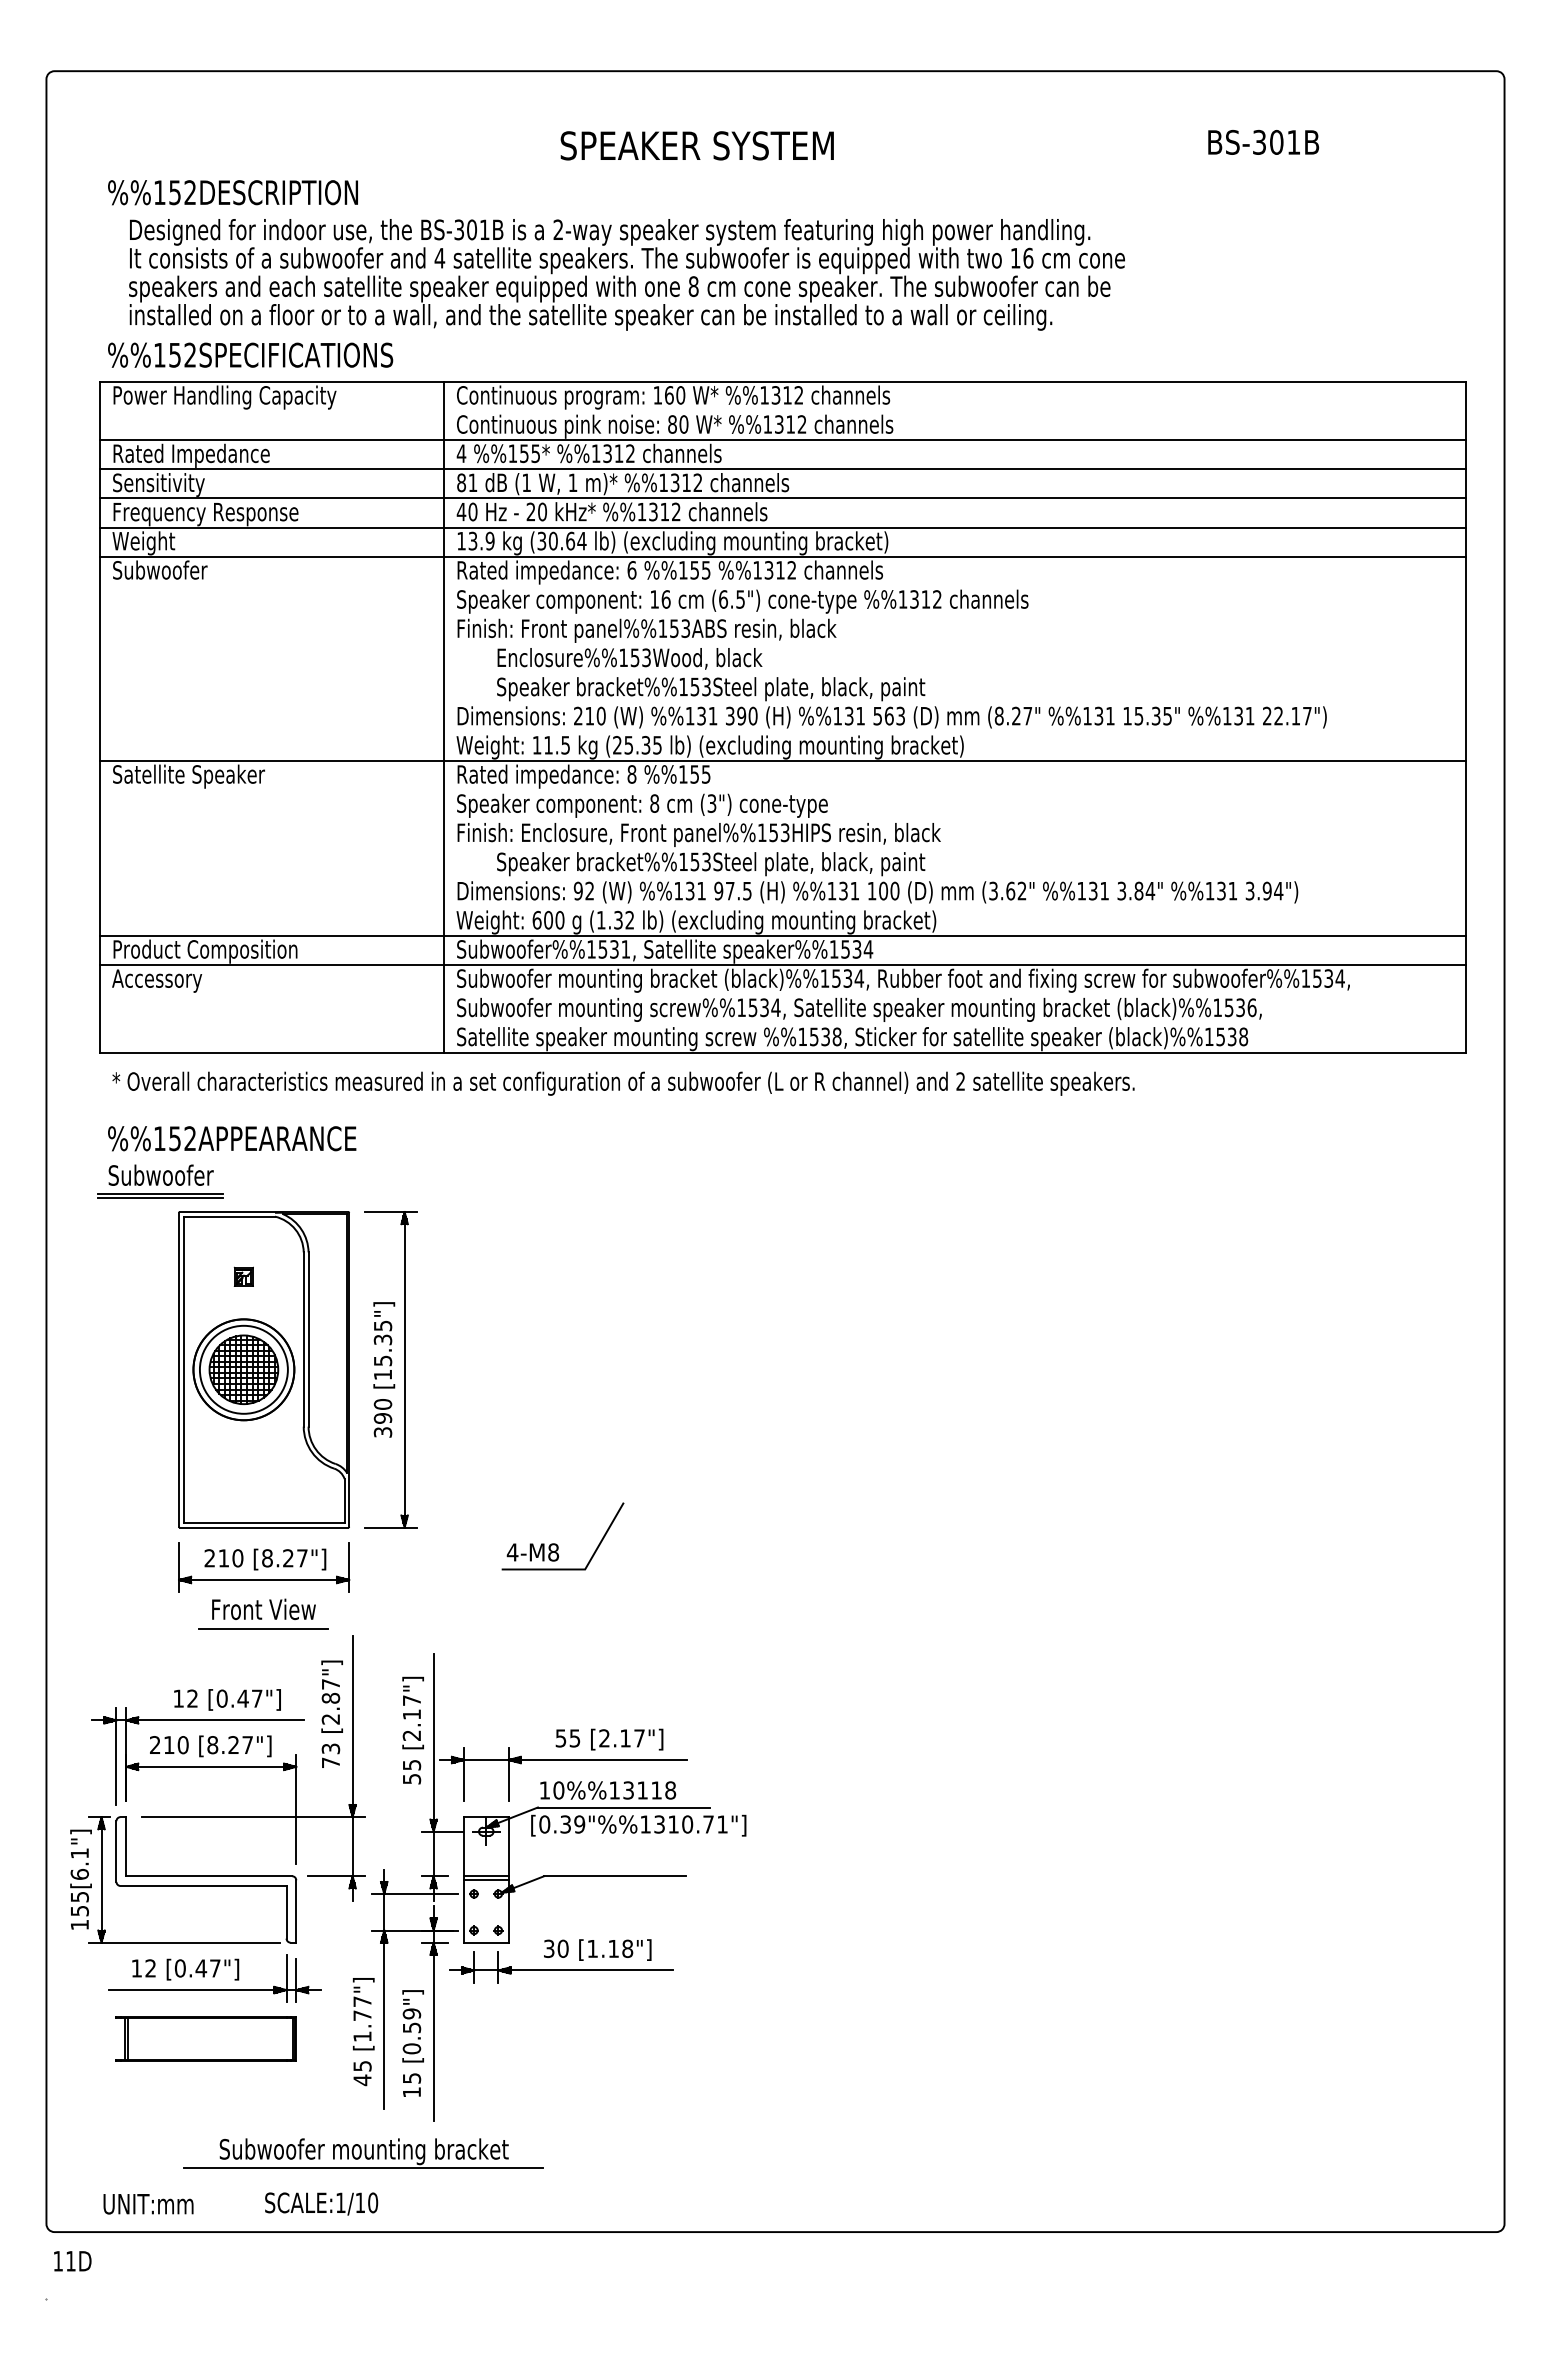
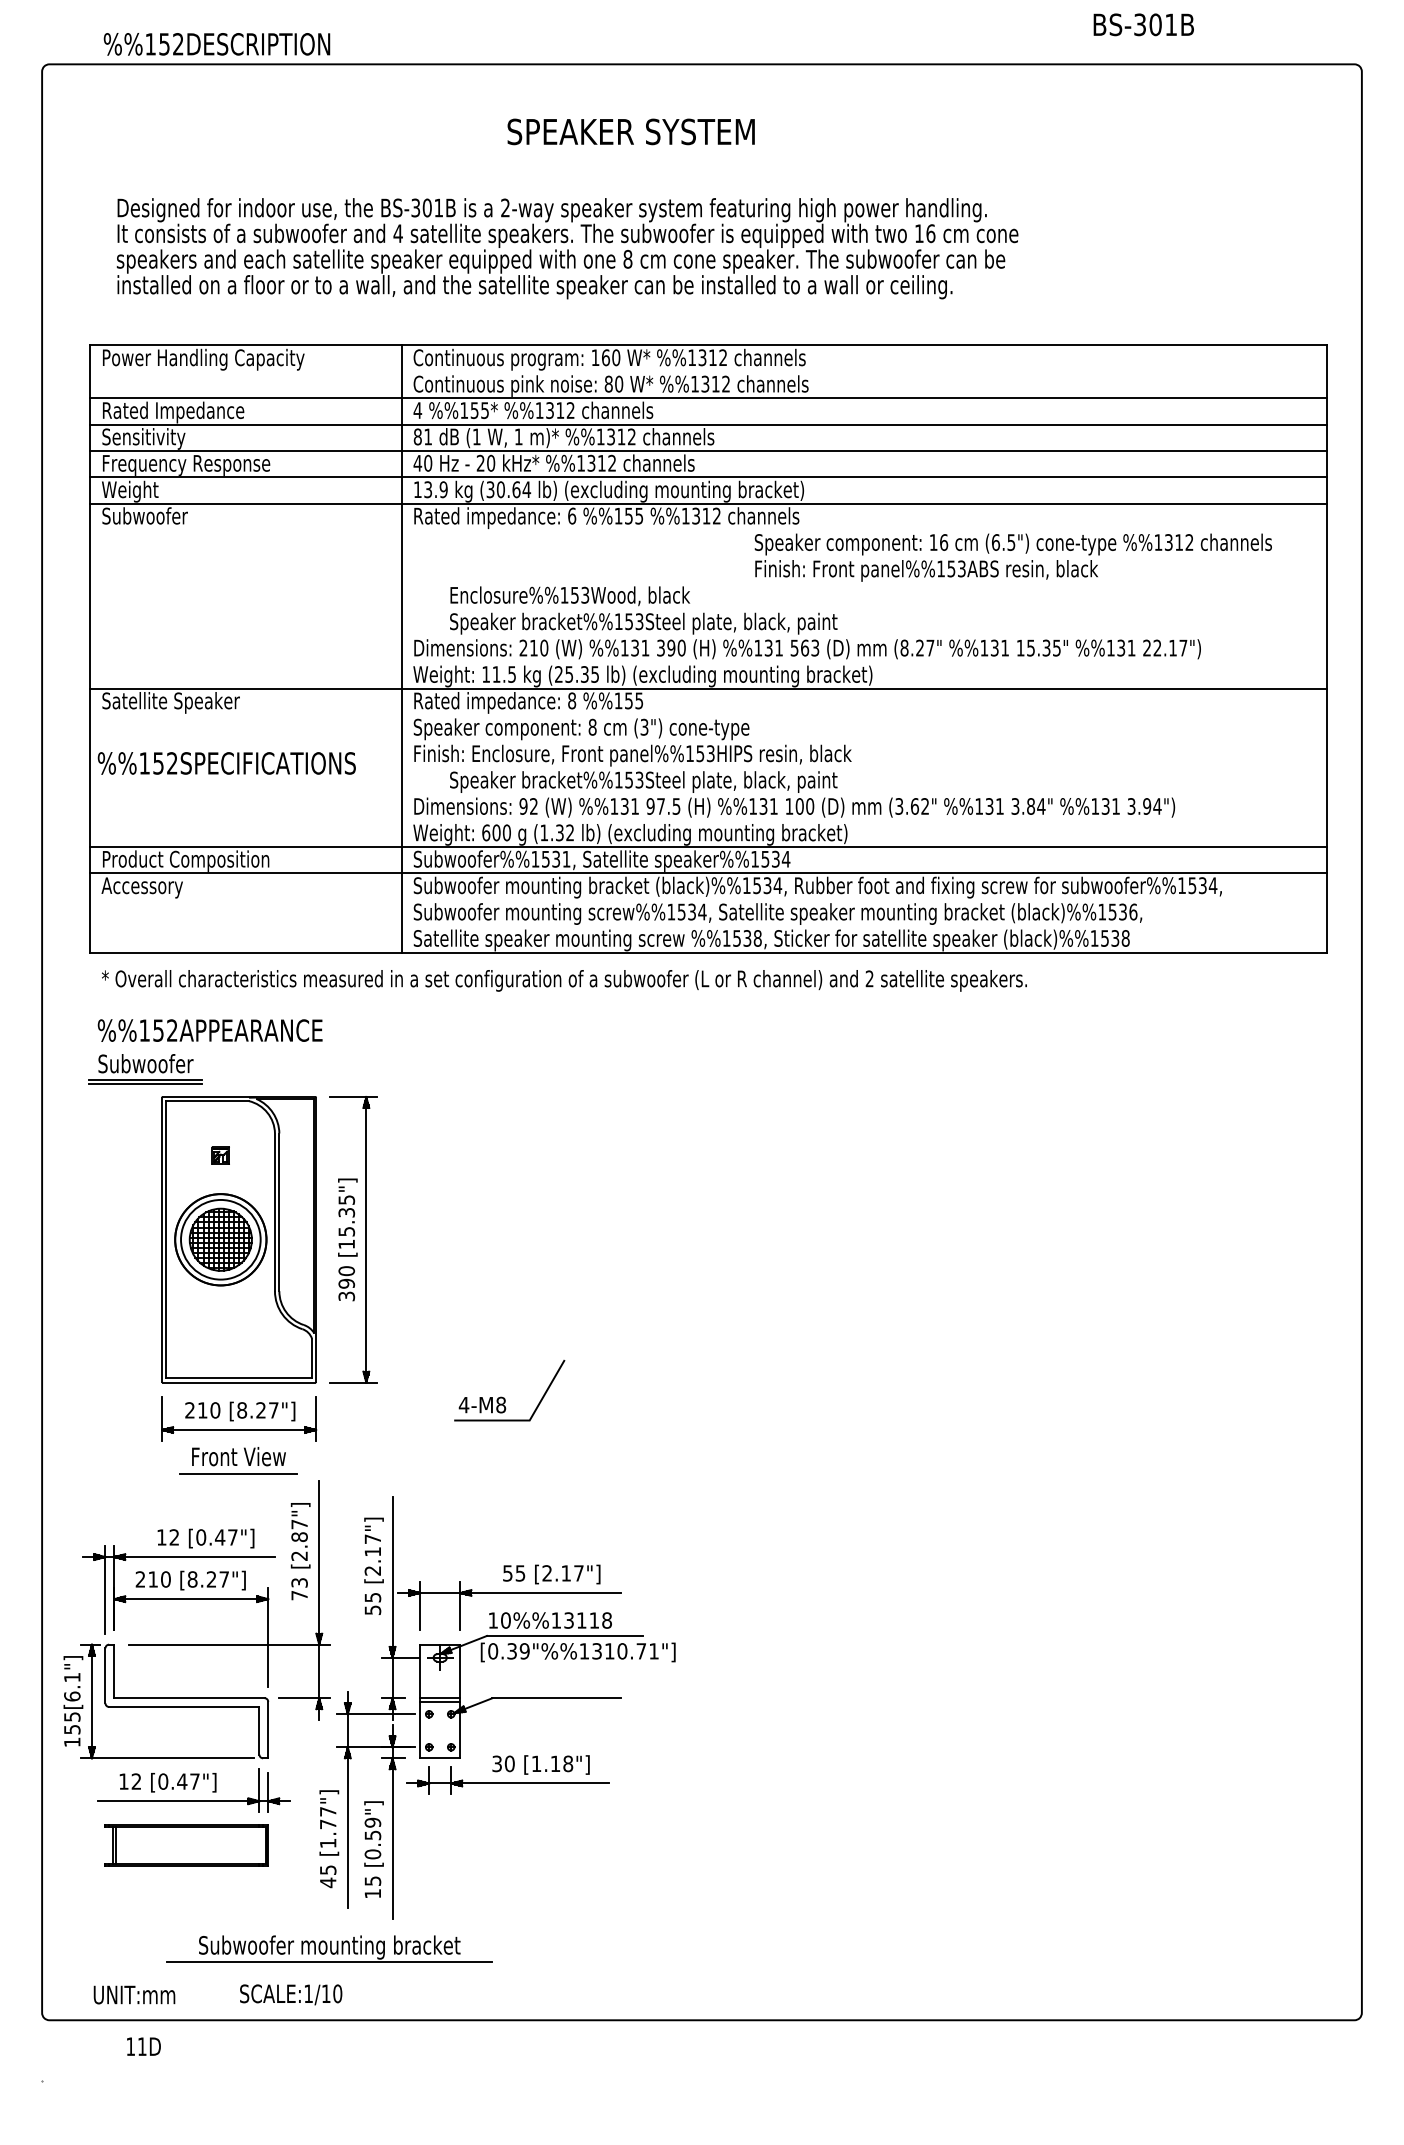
text: (1263, 142) -> (1143, 24), moved
text: (232, 192) -> (216, 44), moved
text: (250, 355) -> (226, 763), moved
text: (741, 616) -> (1012, 557), moved
text: (72, 2261) -> (143, 2046), moved

